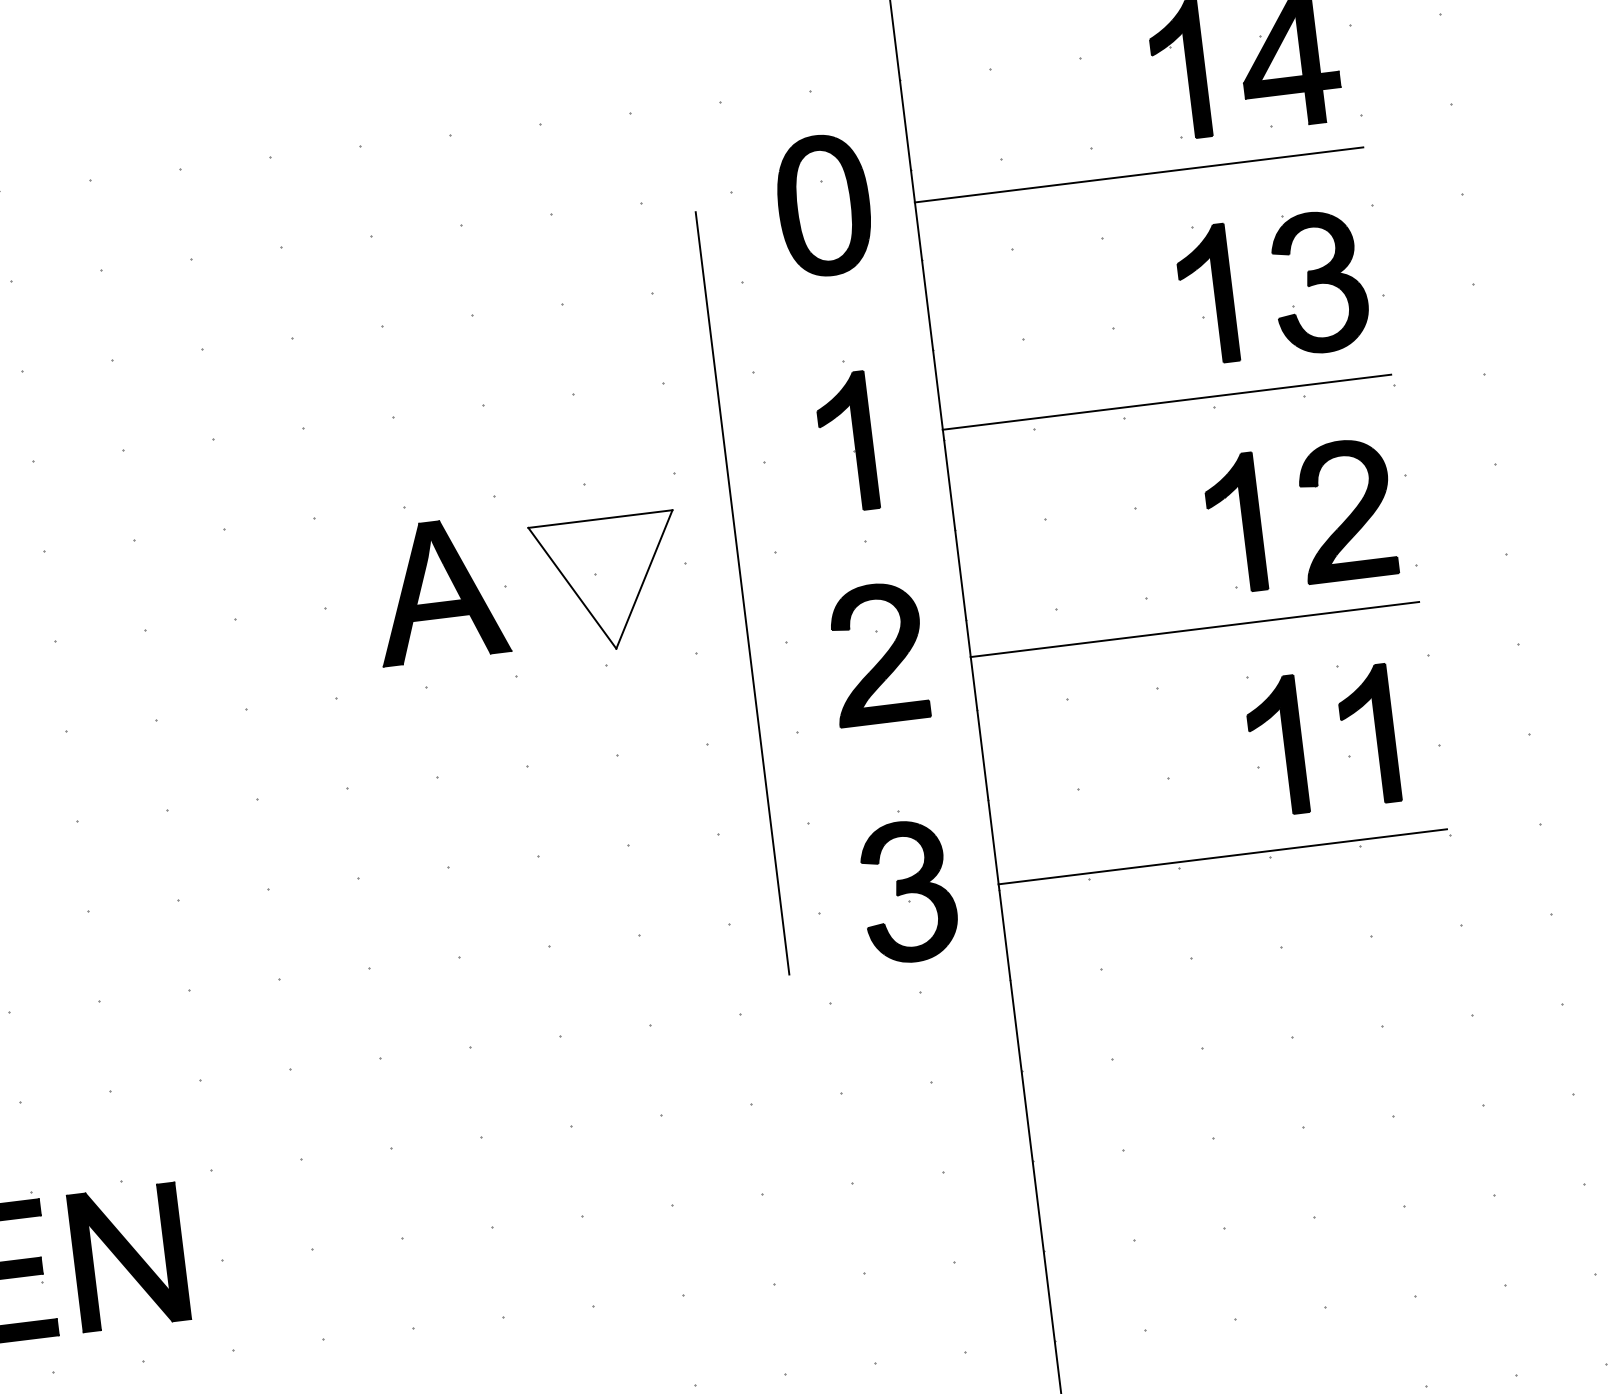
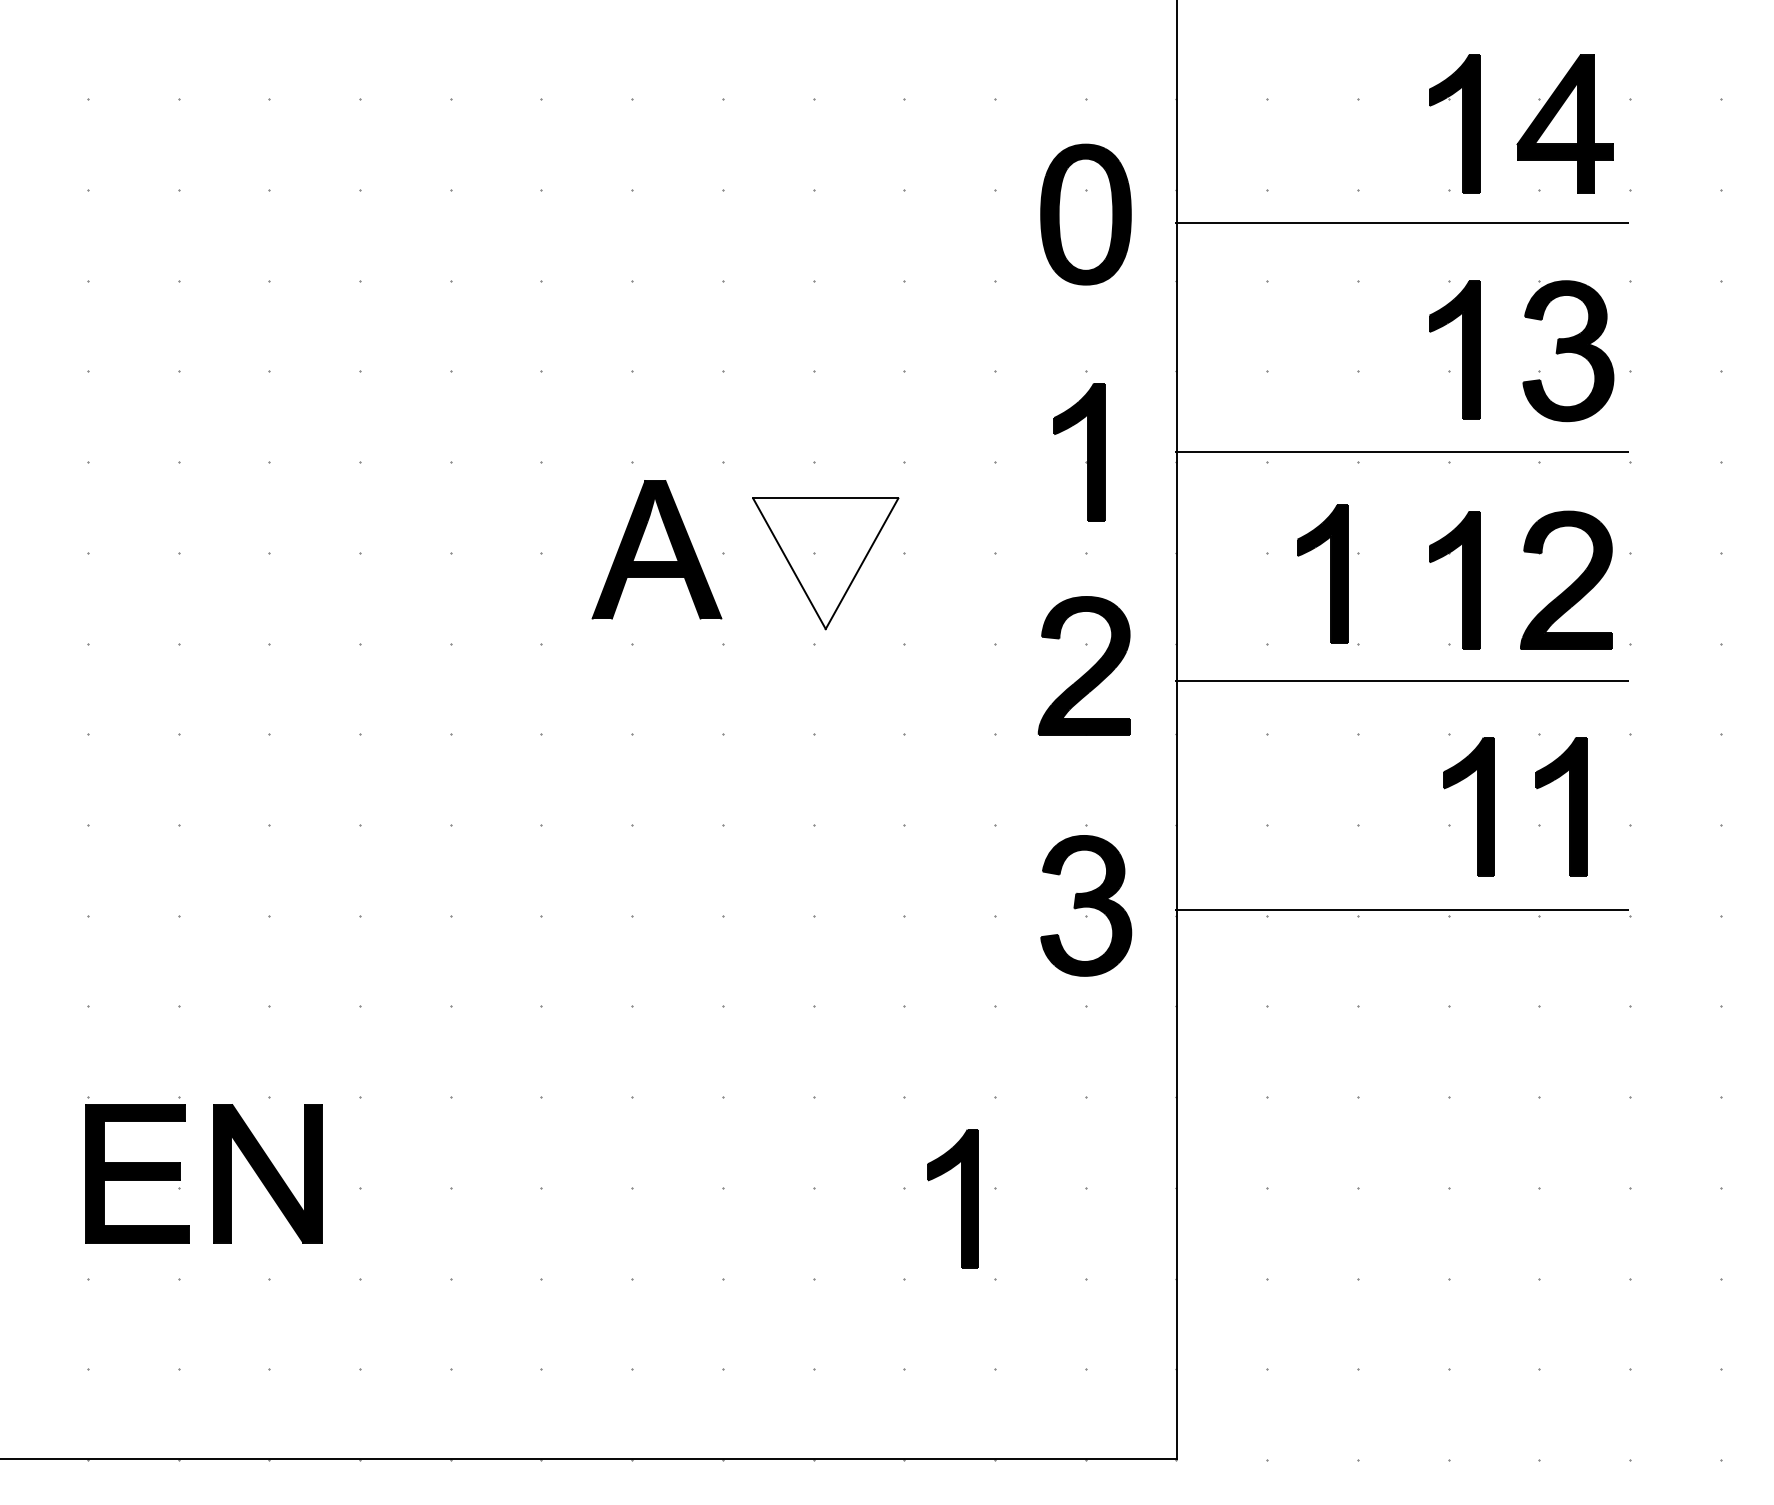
part: (1110, 532) -> (1330, 573), added
line: (742, 593) -> (957, 589), removed
part: (820, 1197) -> (961, 1198), added

